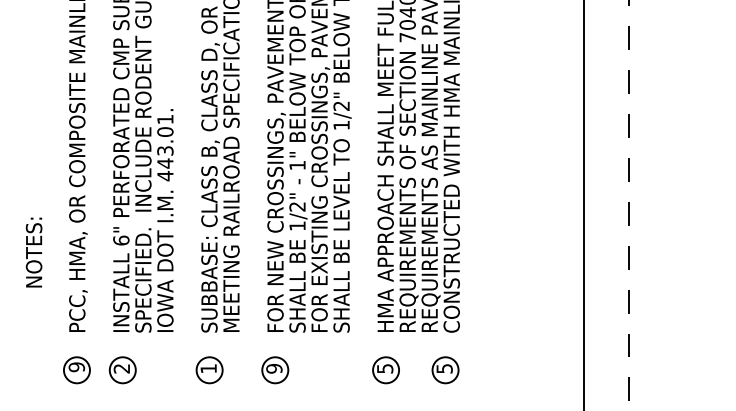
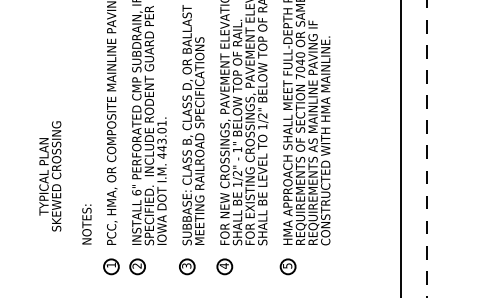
text: (33, 252) -> (86, 224), moved
text: (77, 366) -> (111, 264), 9 -> 1
text: (208, 367) -> (186, 265), 1 -> 3
text: (272, 367) -> (223, 265), 9 -> 4
part: (444, 369) -> (321, 266), removed

